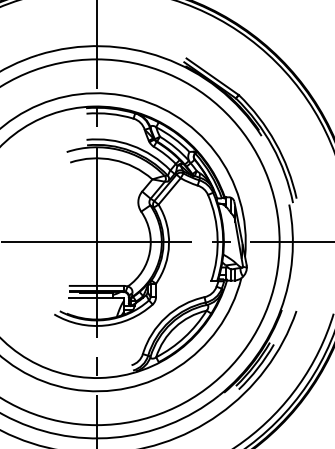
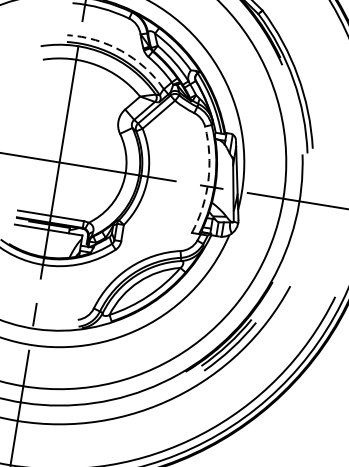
arc: (131, 145) -> (121, 50), solid -> dashed
arc: (217, 237) -> (208, 180), solid -> dashed

